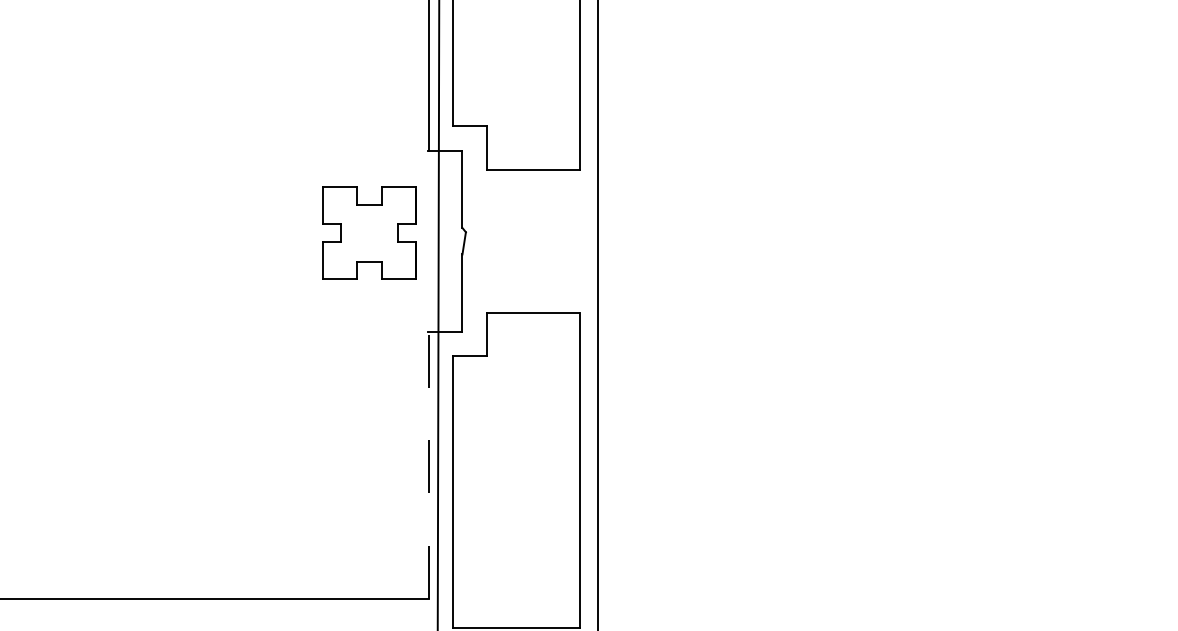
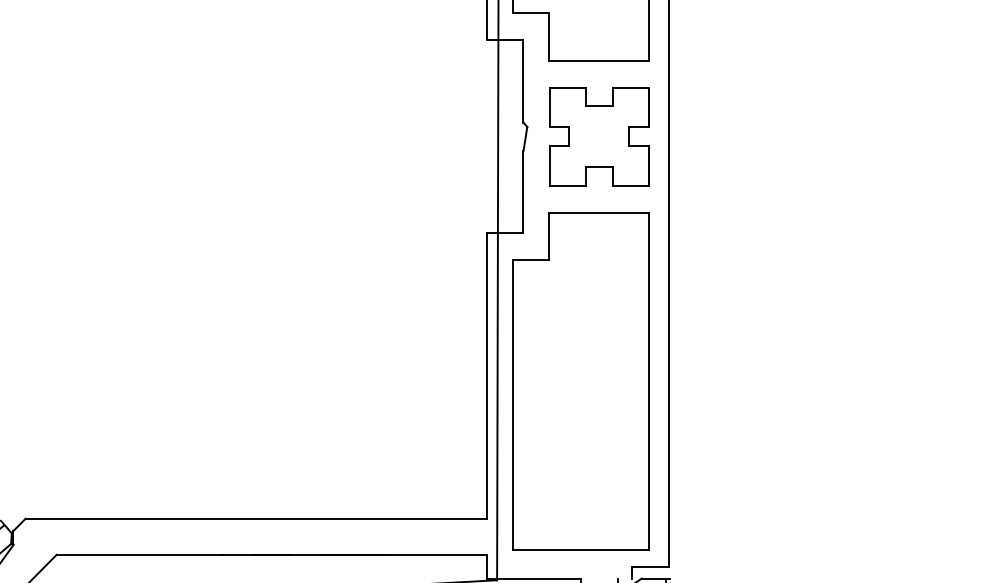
part: (369, 232) -> (599, 135), moved
line: (428, 465) -> (487, 376), dashed -> solid

